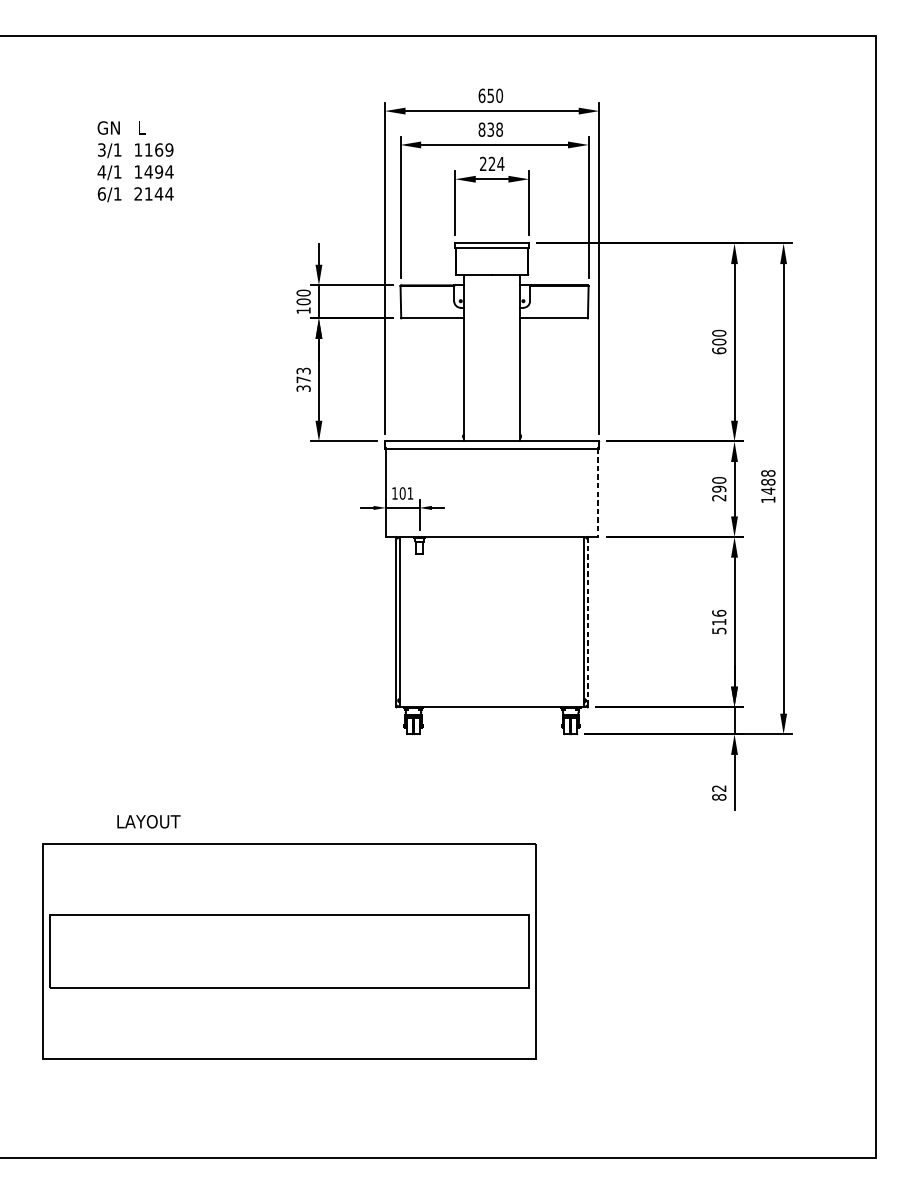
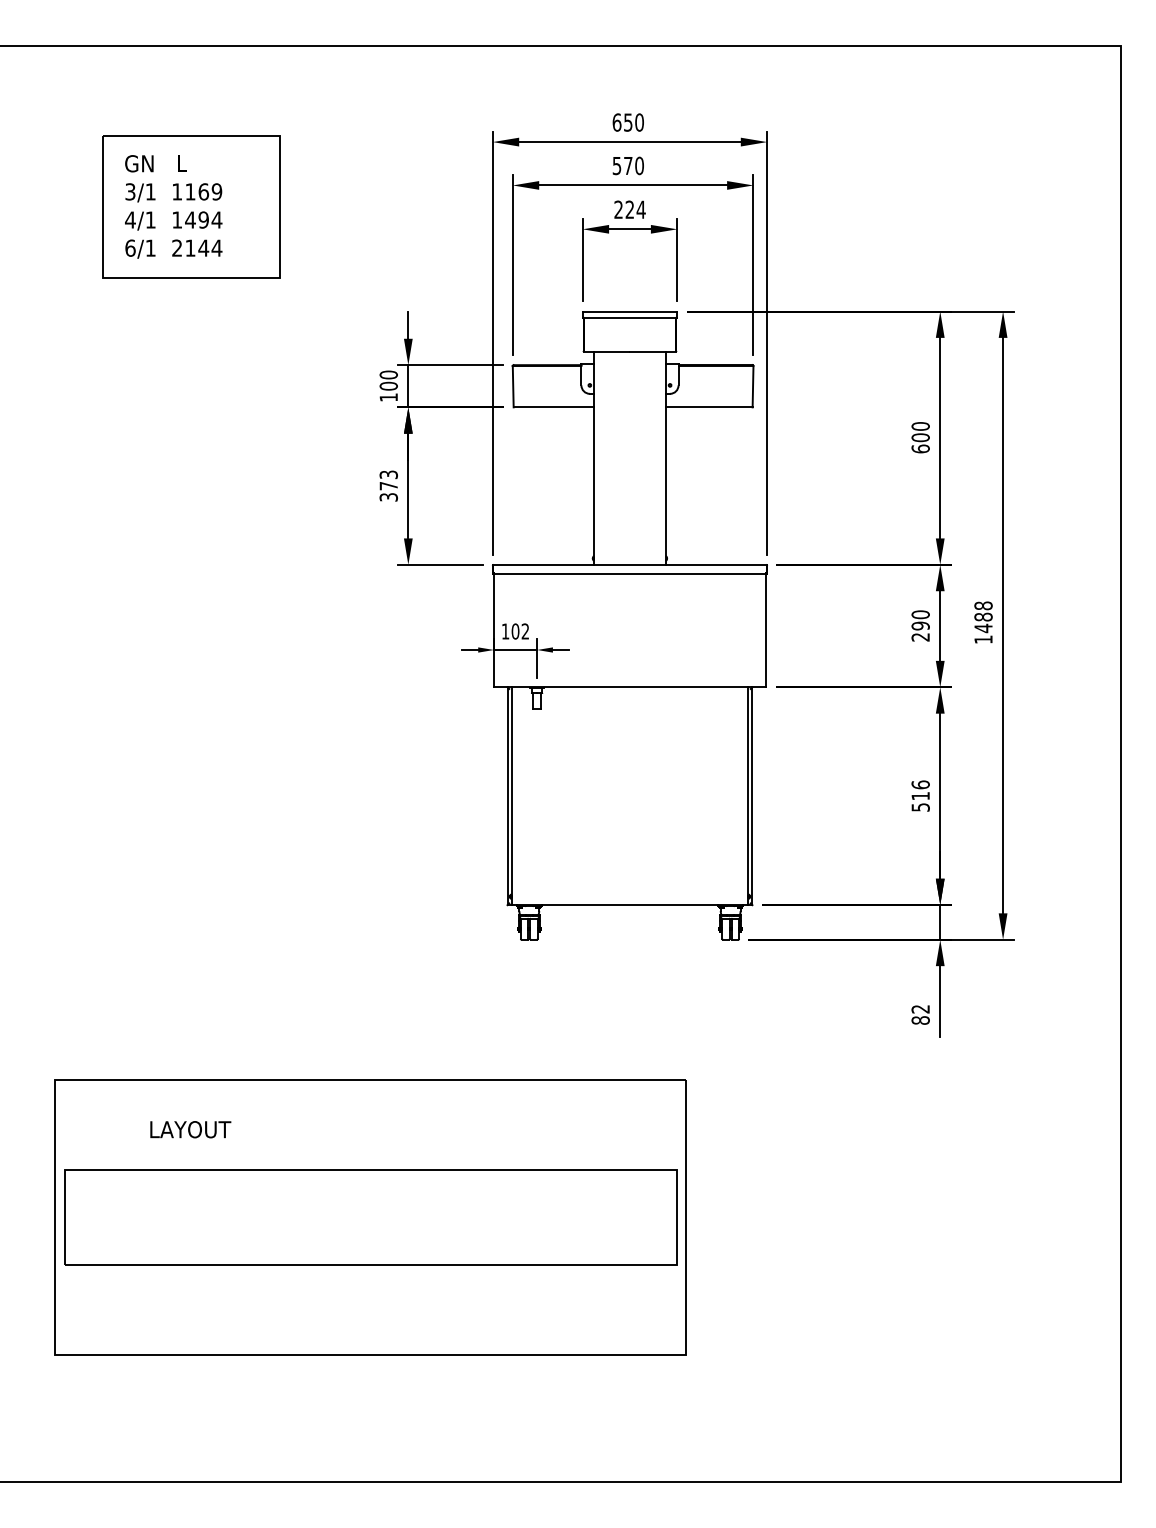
text: (490, 129) -> (627, 165), 838 -> 570
part: (149, 161) -> (191, 206), added
line: (597, 492) -> (765, 630), dashed -> solid
text: (409, 493) -> (524, 631), 101 -> 102
line: (587, 622) -> (752, 796), dashed -> solid
text: (148, 821) -> (190, 1129), moved

